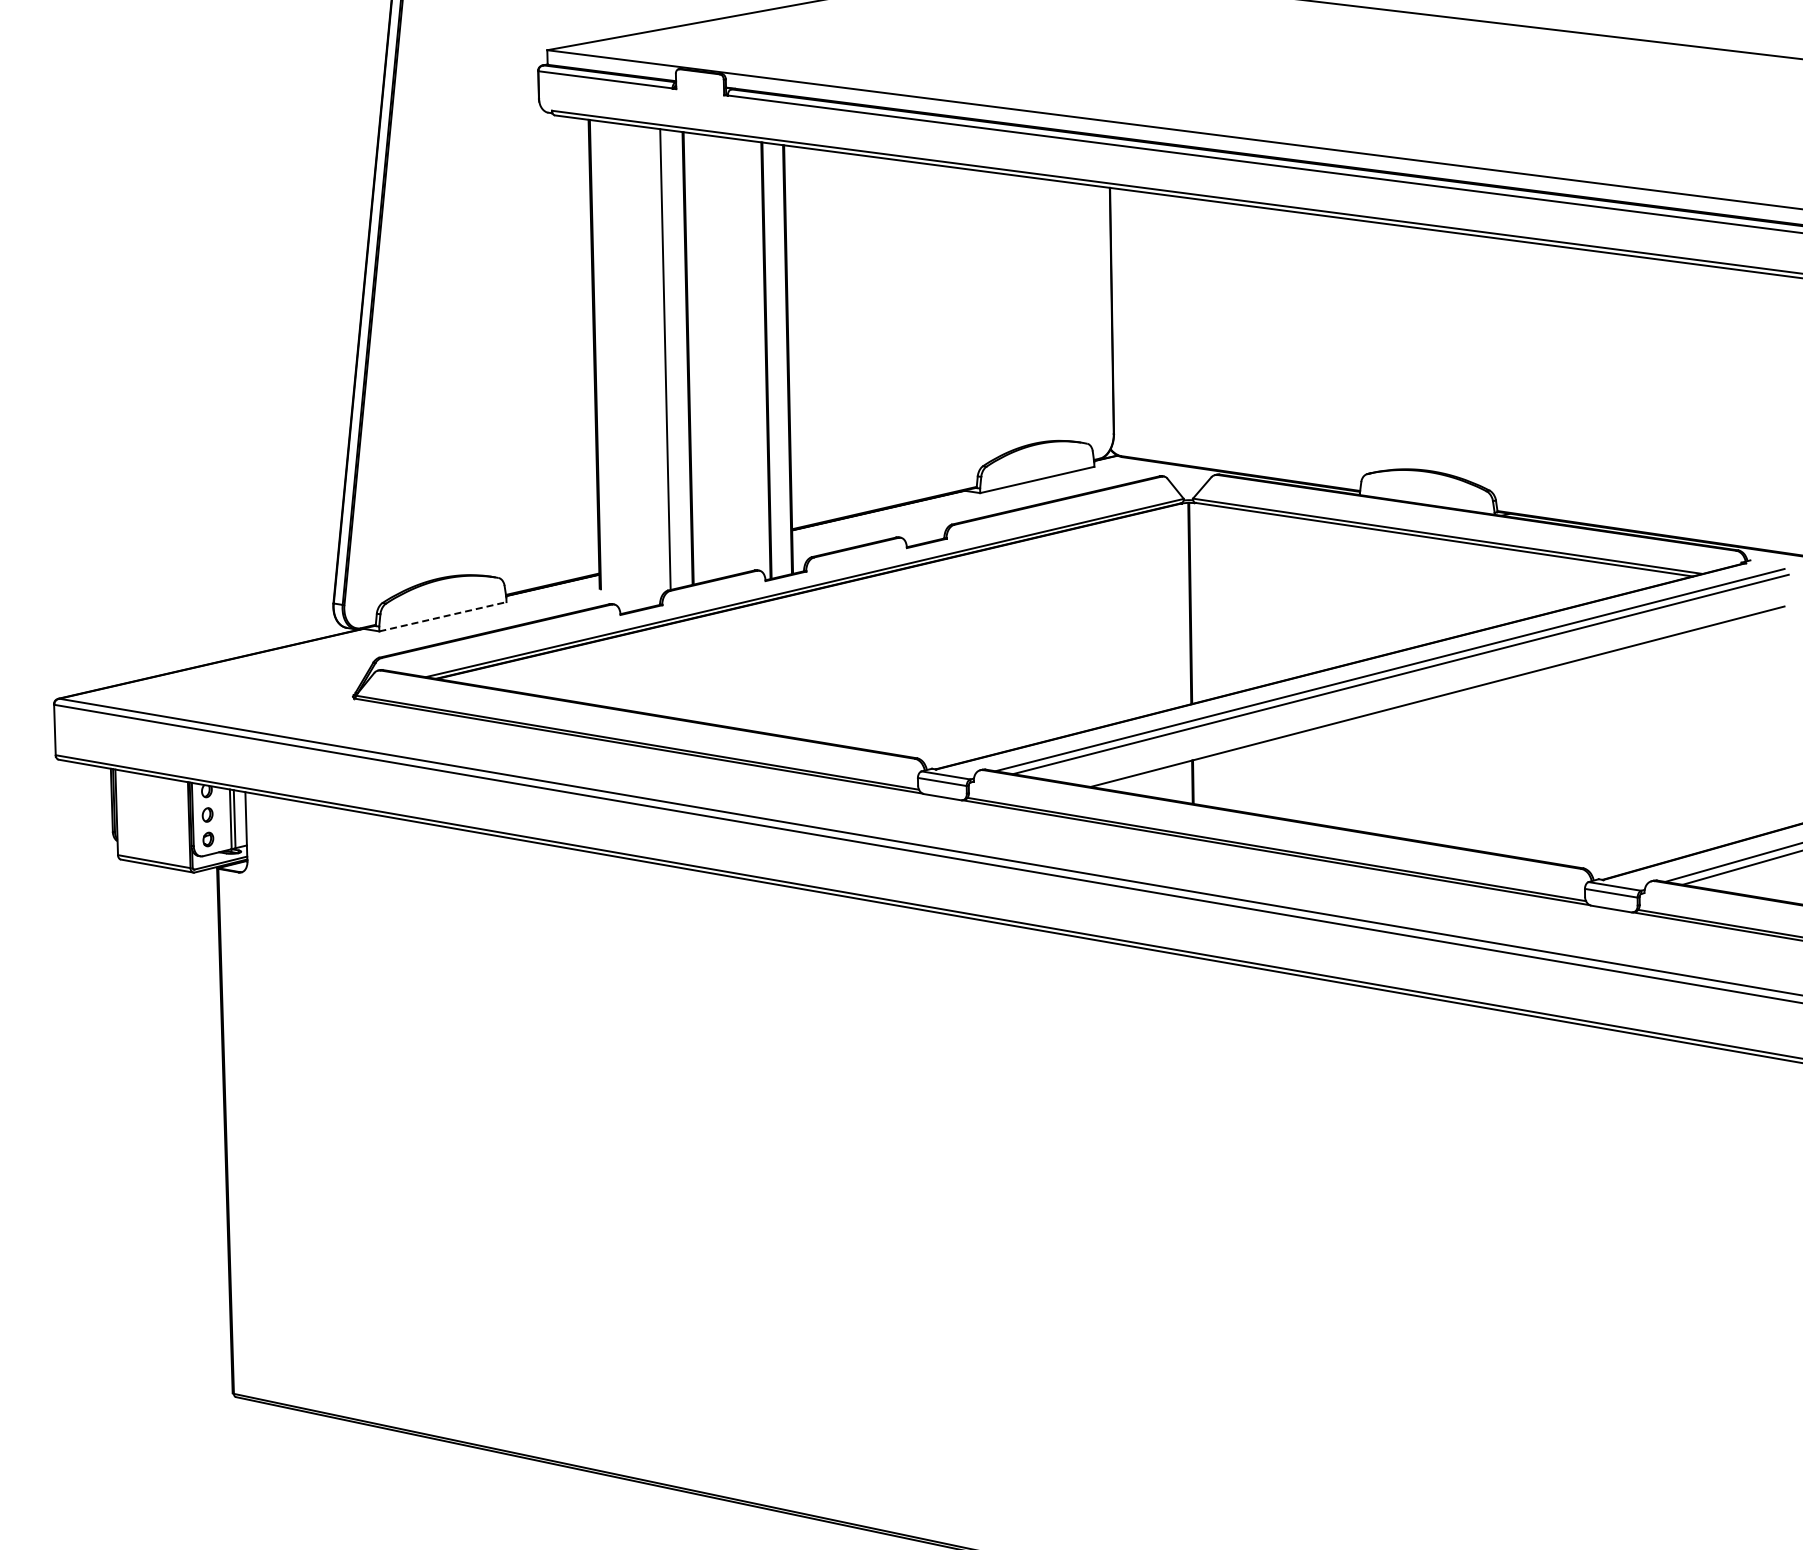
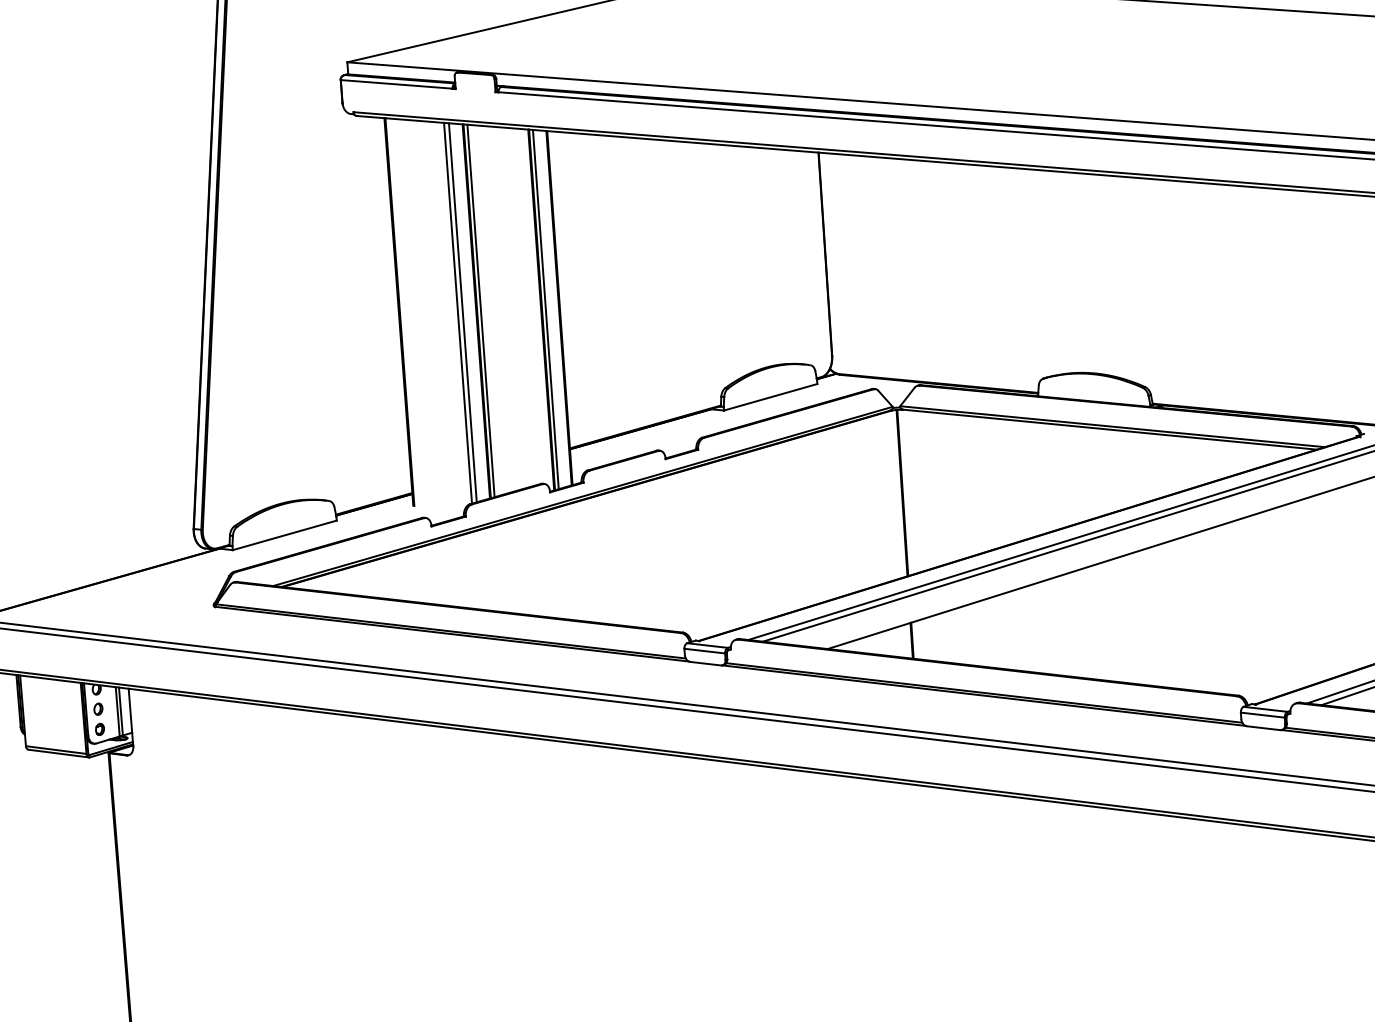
line: (693, 357) -> (481, 310), added
line: (671, 358) -> (463, 312), added
line: (771, 359) -> (545, 308), added
line: (443, 616) -> (285, 535), dashed -> solid

